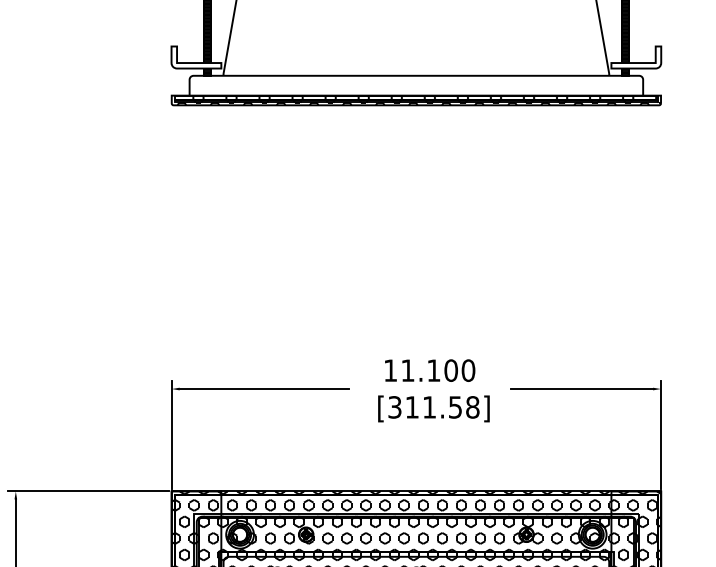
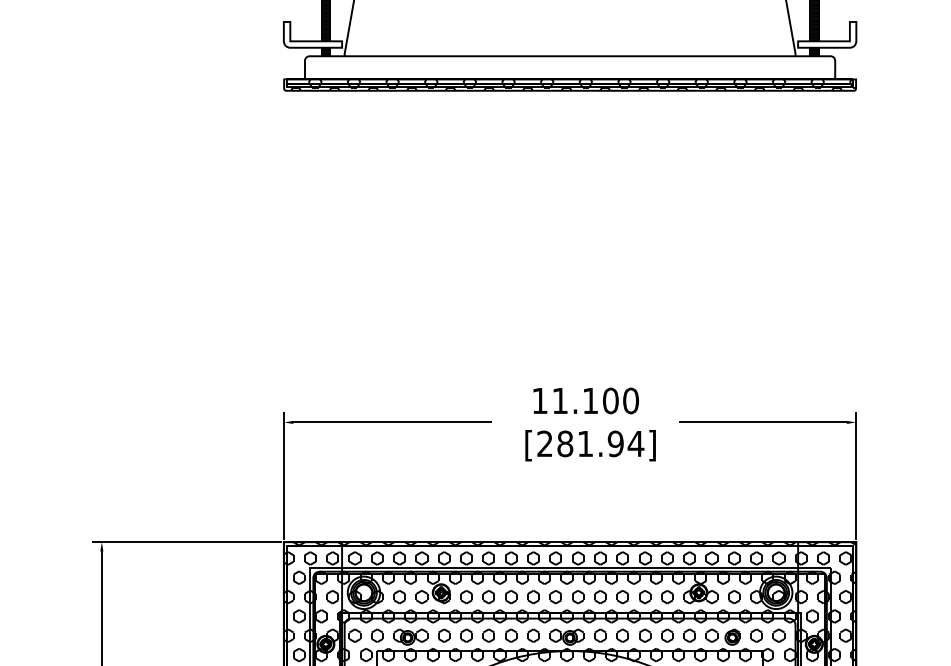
text: (433, 407) -> (590, 443), [311.58] -> [281.94]

